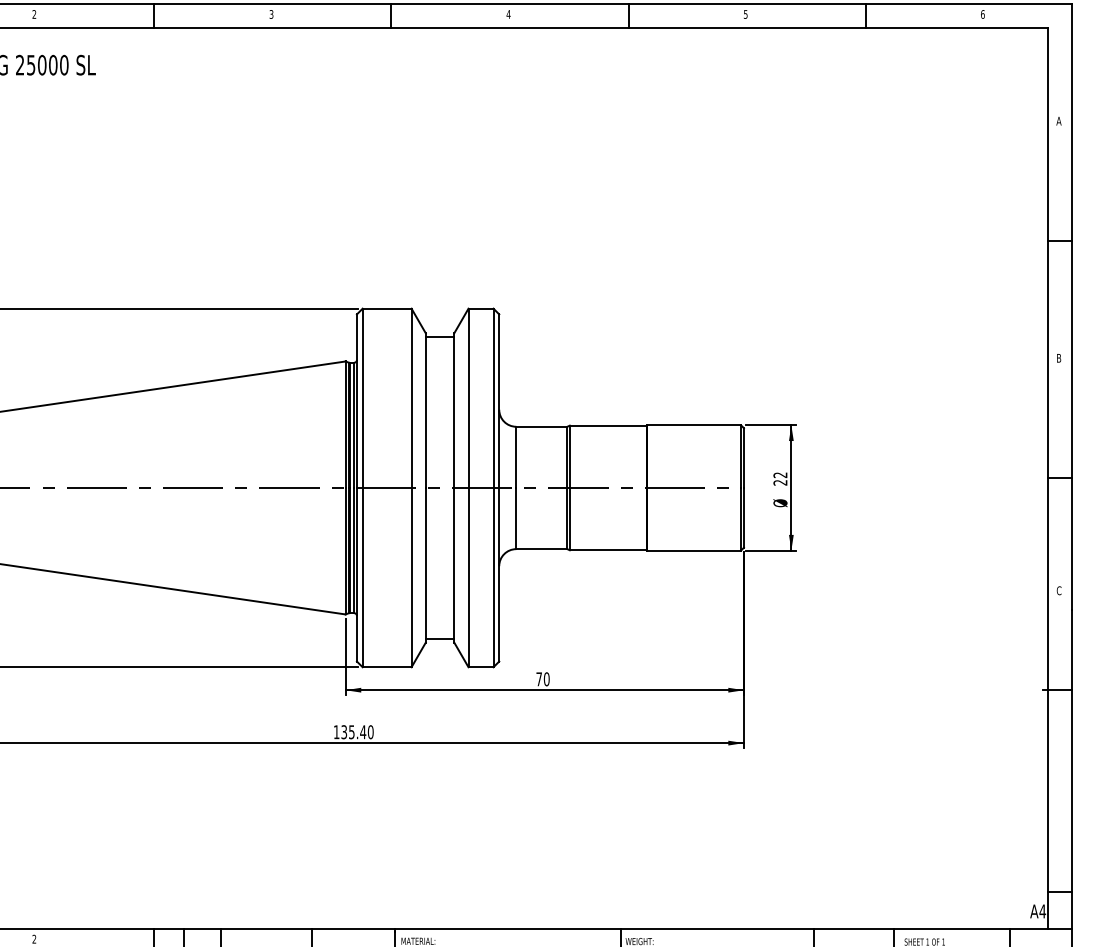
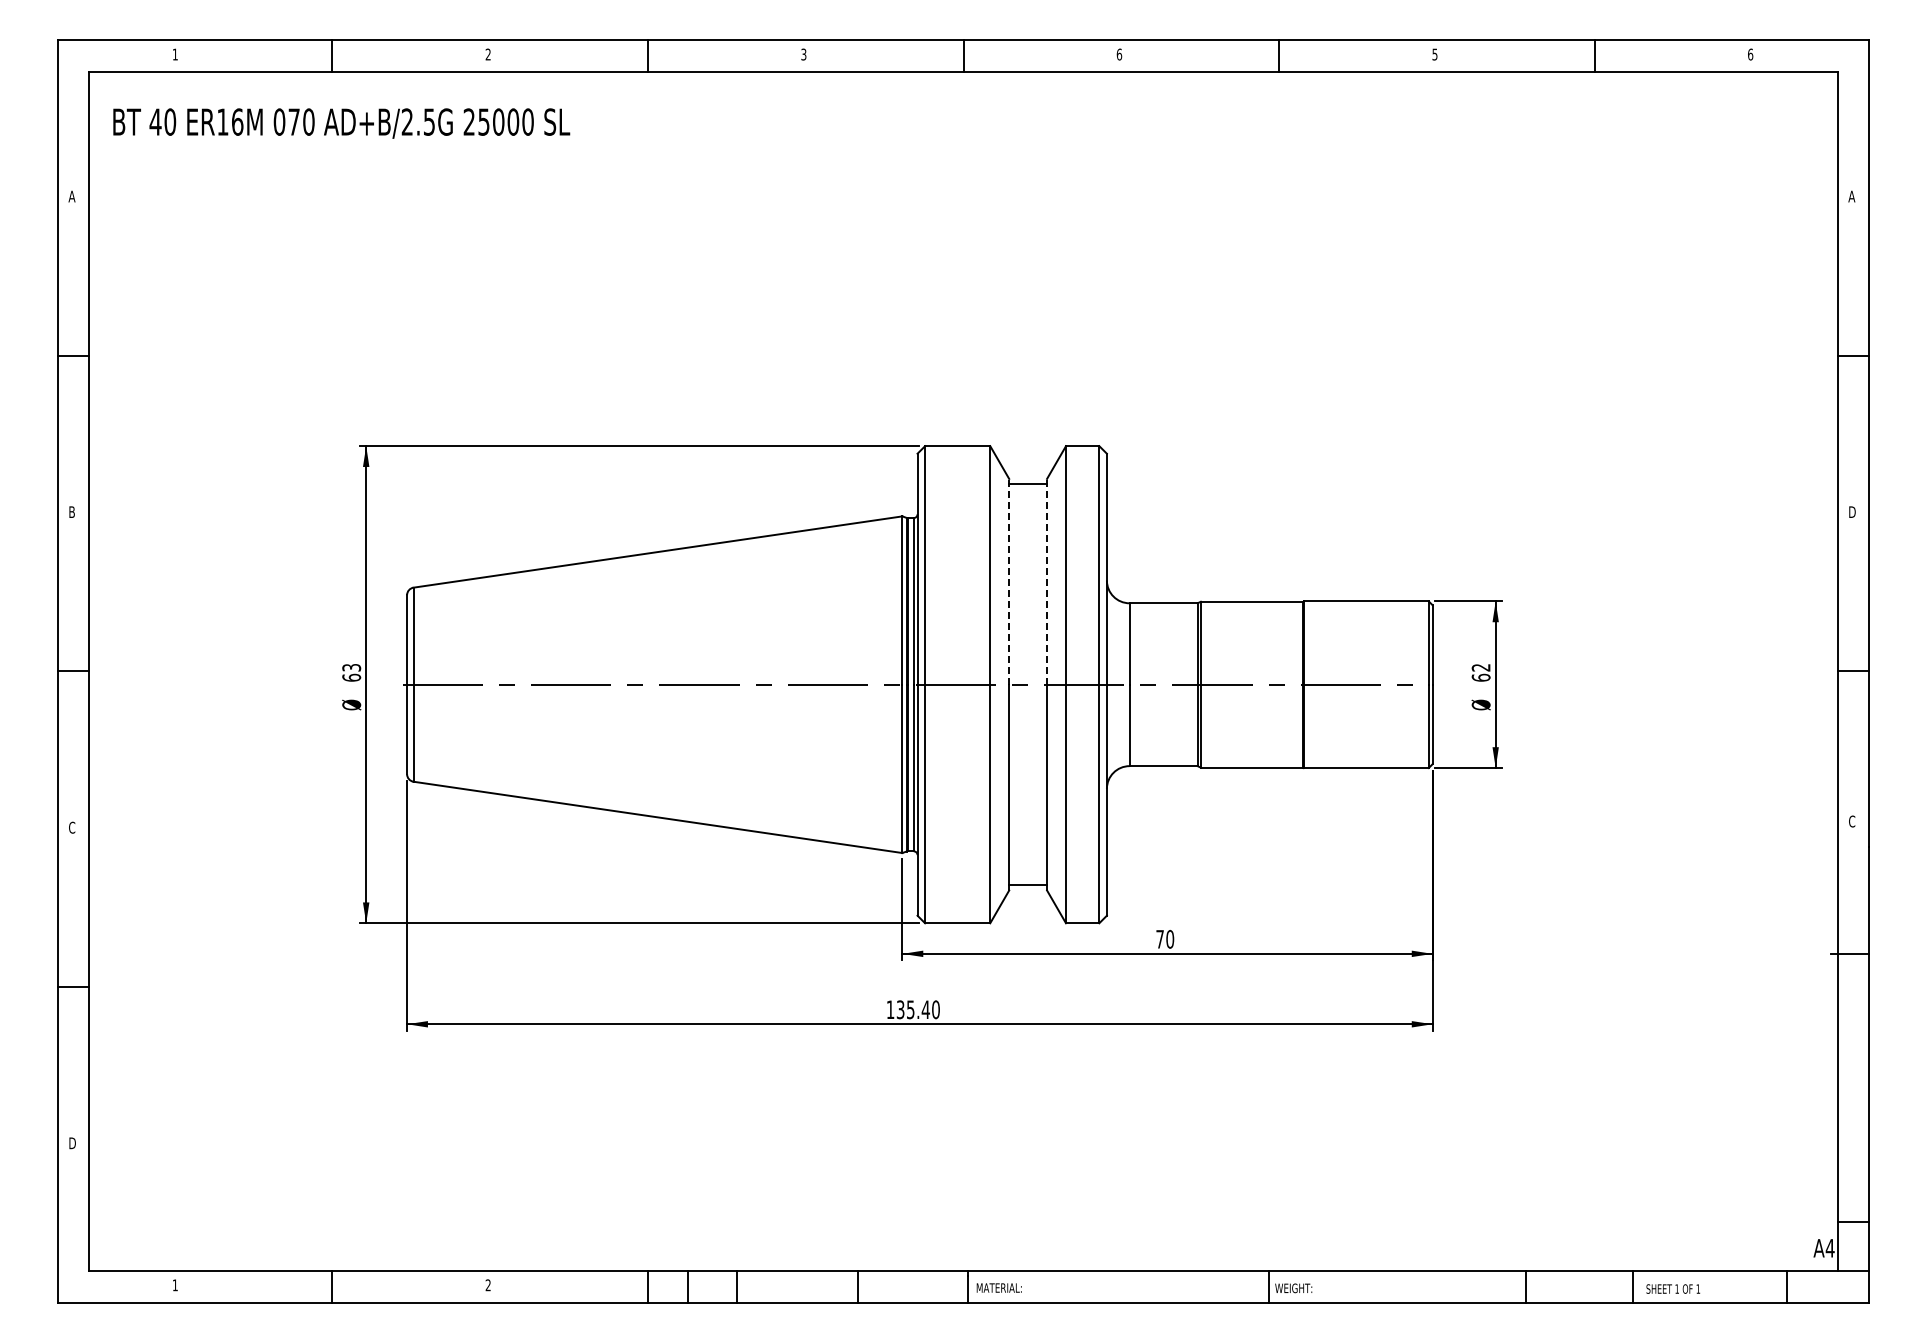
text: (508, 14) -> (1119, 54), 4 -> 6
text: (1059, 358) -> (1852, 512), B -> D
line: (426, 410) -> (1009, 581), solid -> dashed
line: (454, 410) -> (1047, 581), solid -> dashed
text: (779, 482) -> (1480, 677), 22 -> 62

